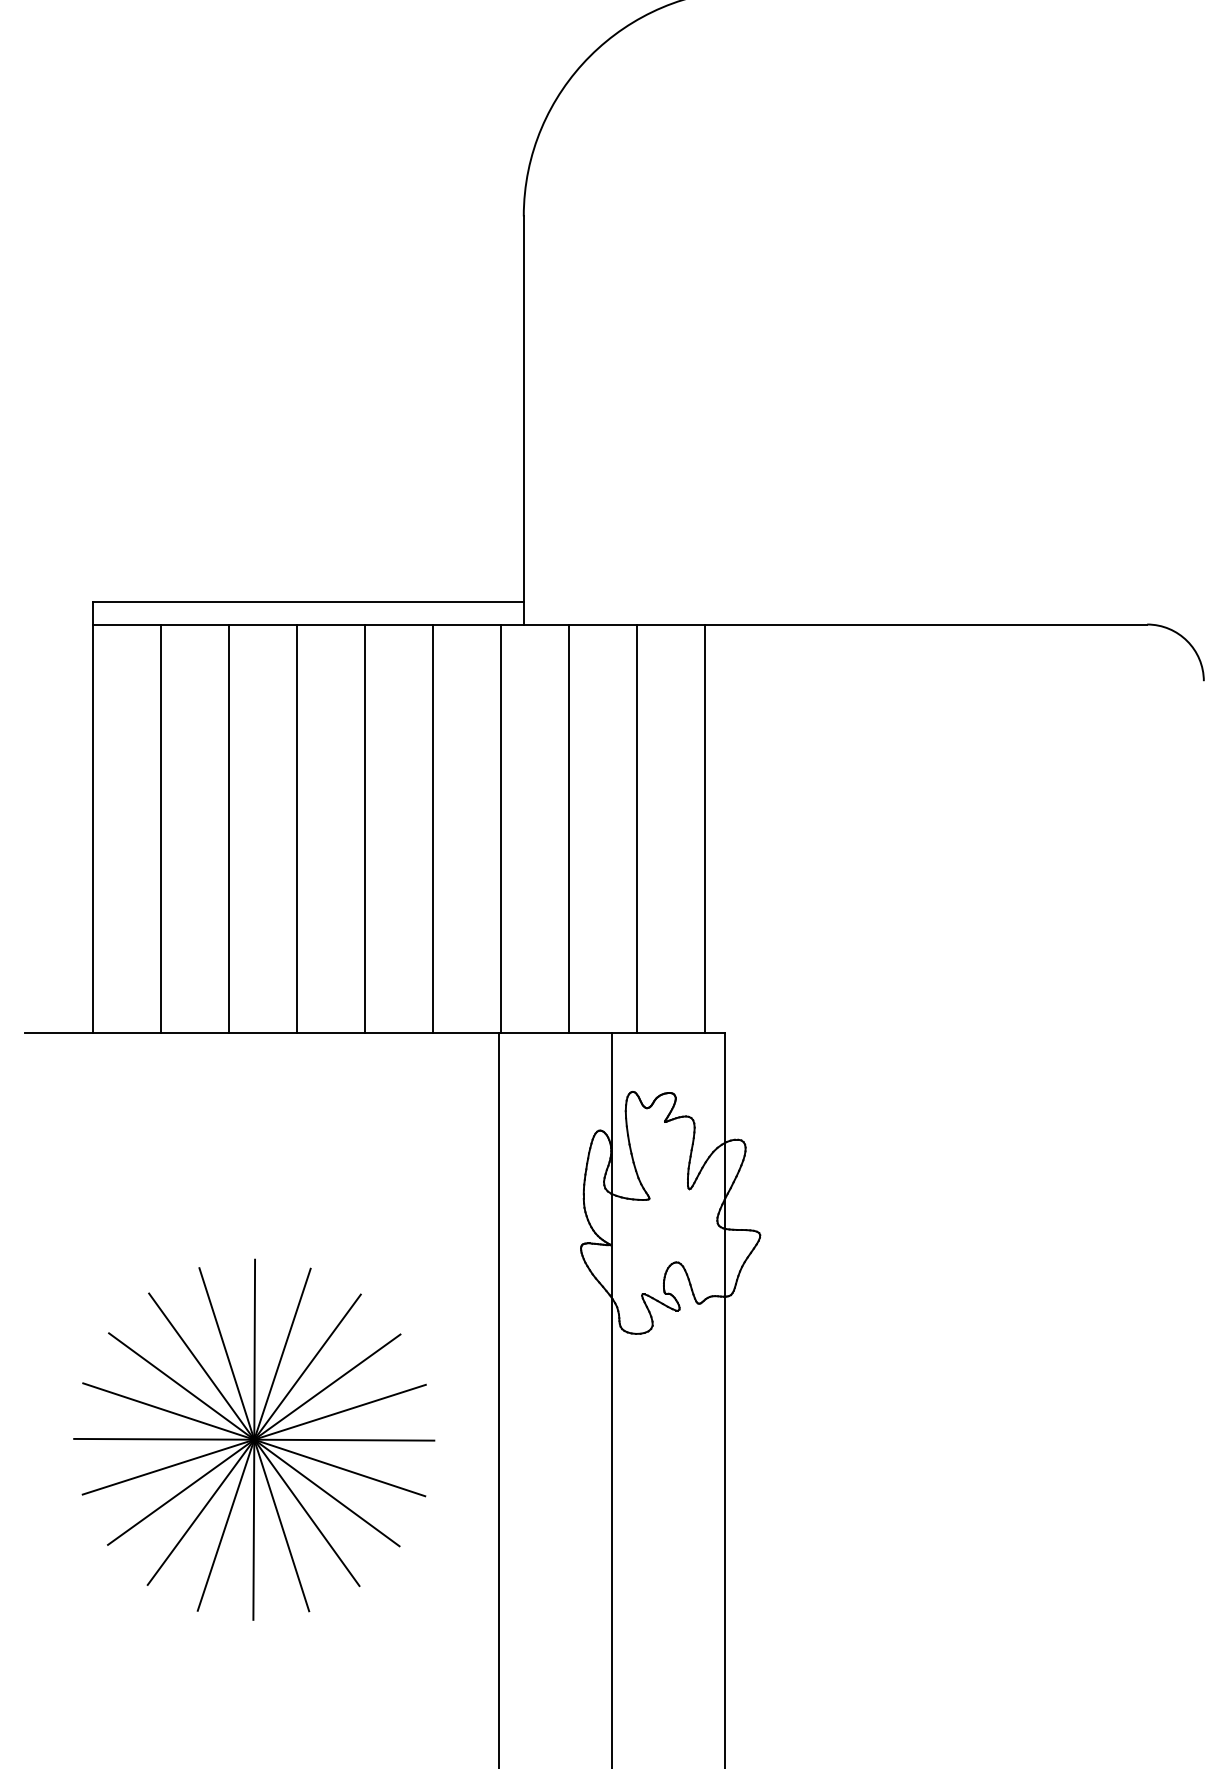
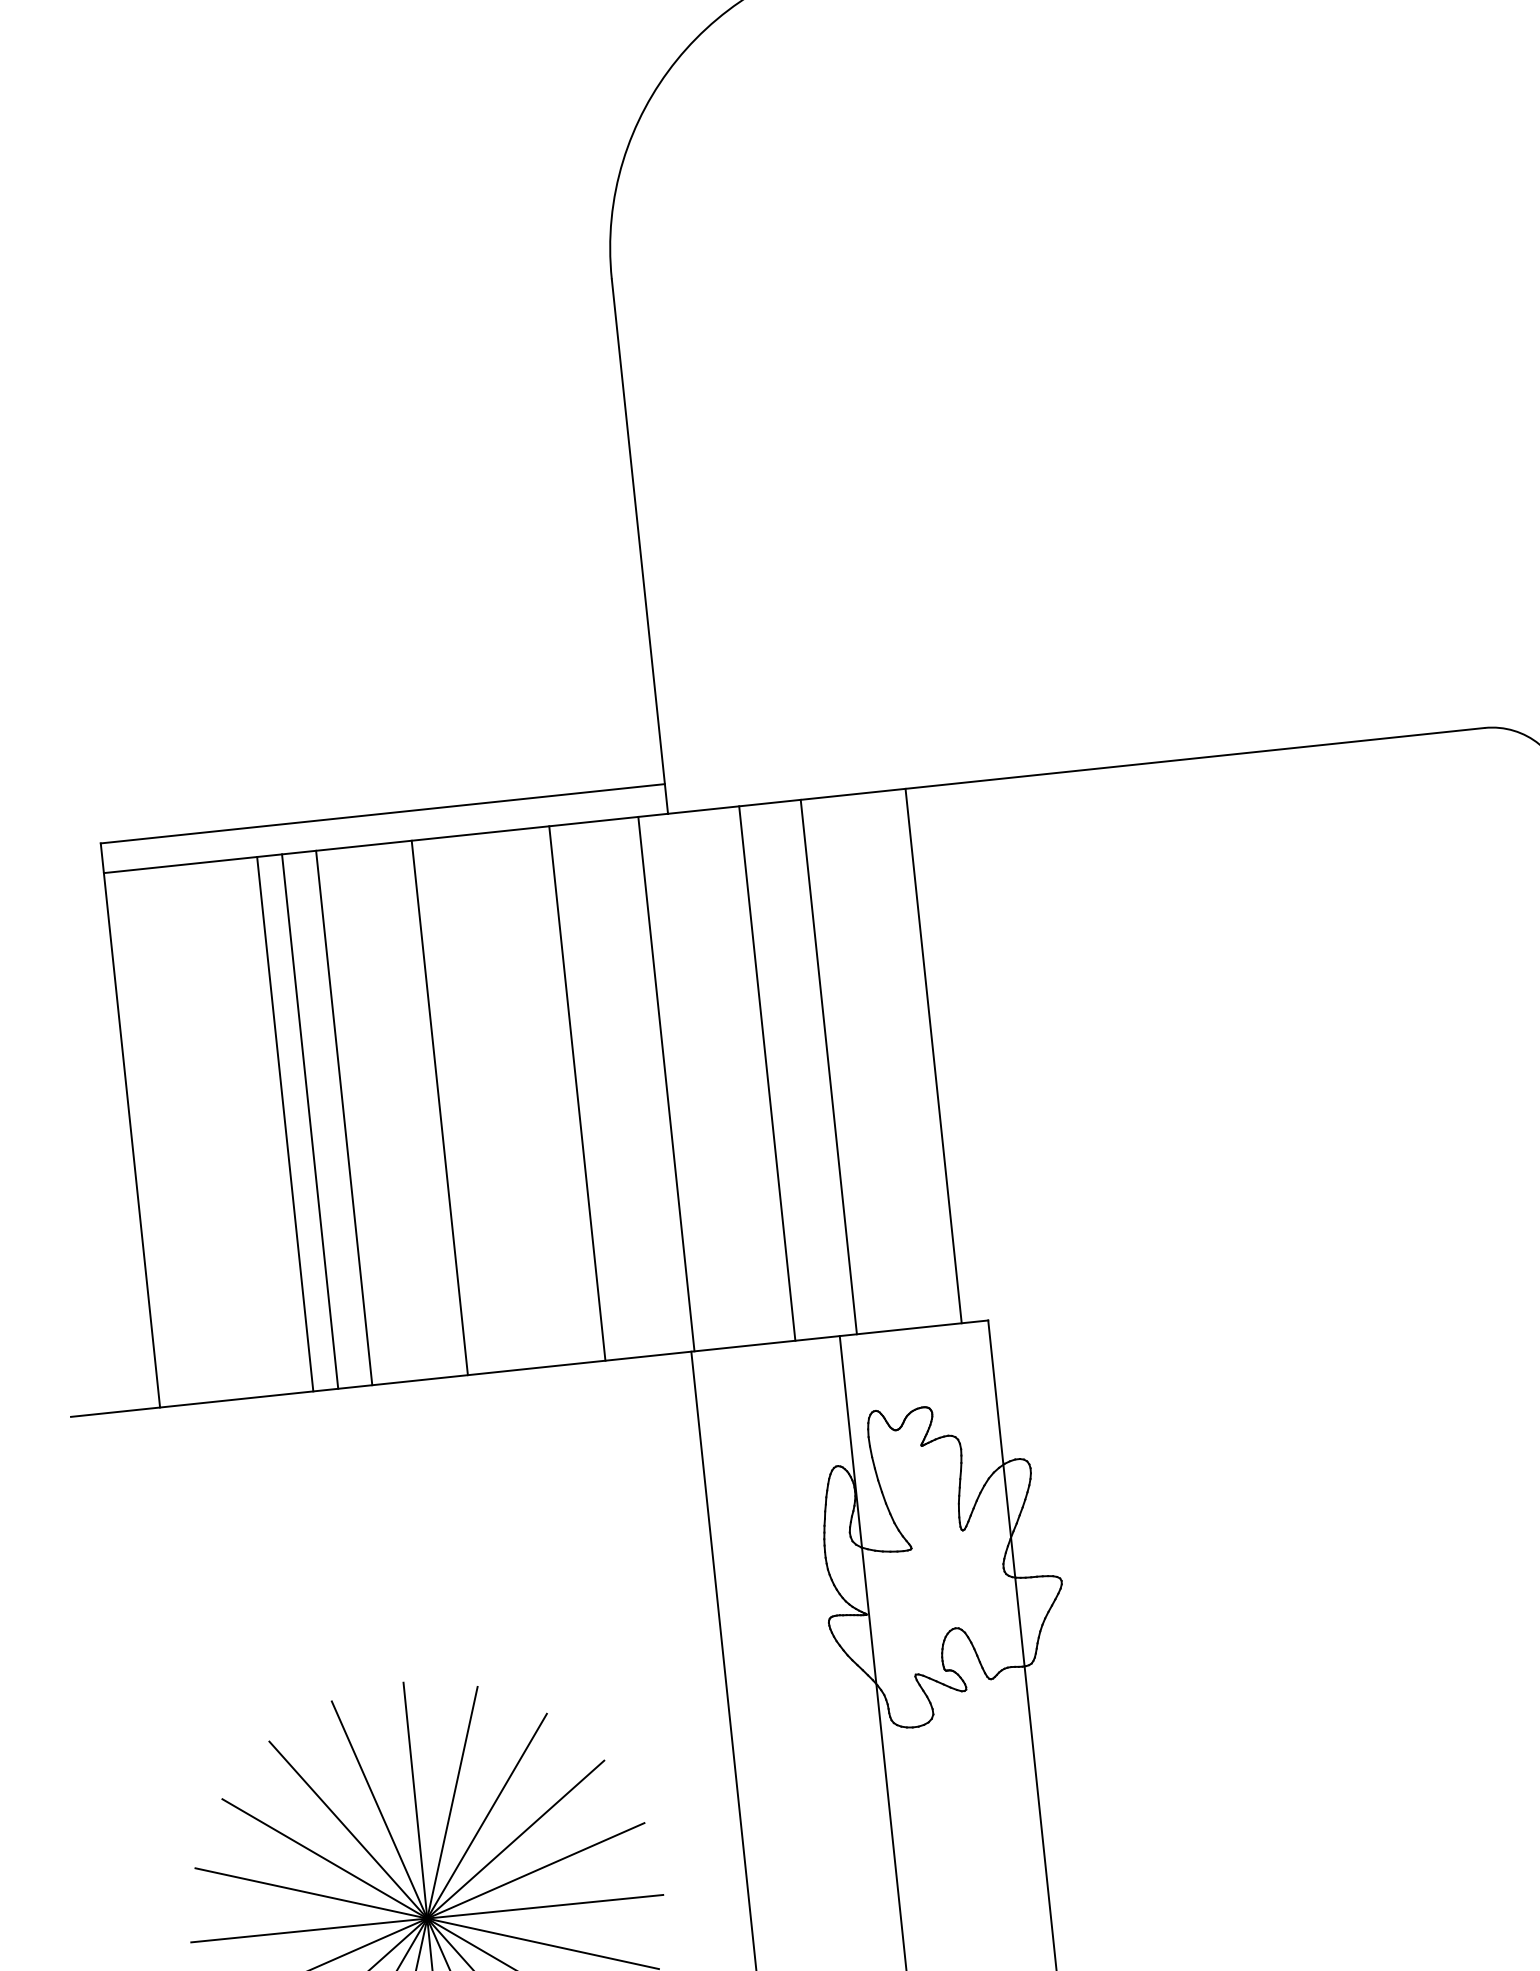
line: (161, 828) -> (285, 1124), moved
line: (297, 828) -> (344, 1117), moved
line: (365, 828) -> (440, 1107), moved
line: (569, 828) -> (829, 1066), moved
line: (637, 828) -> (767, 1073), moved

